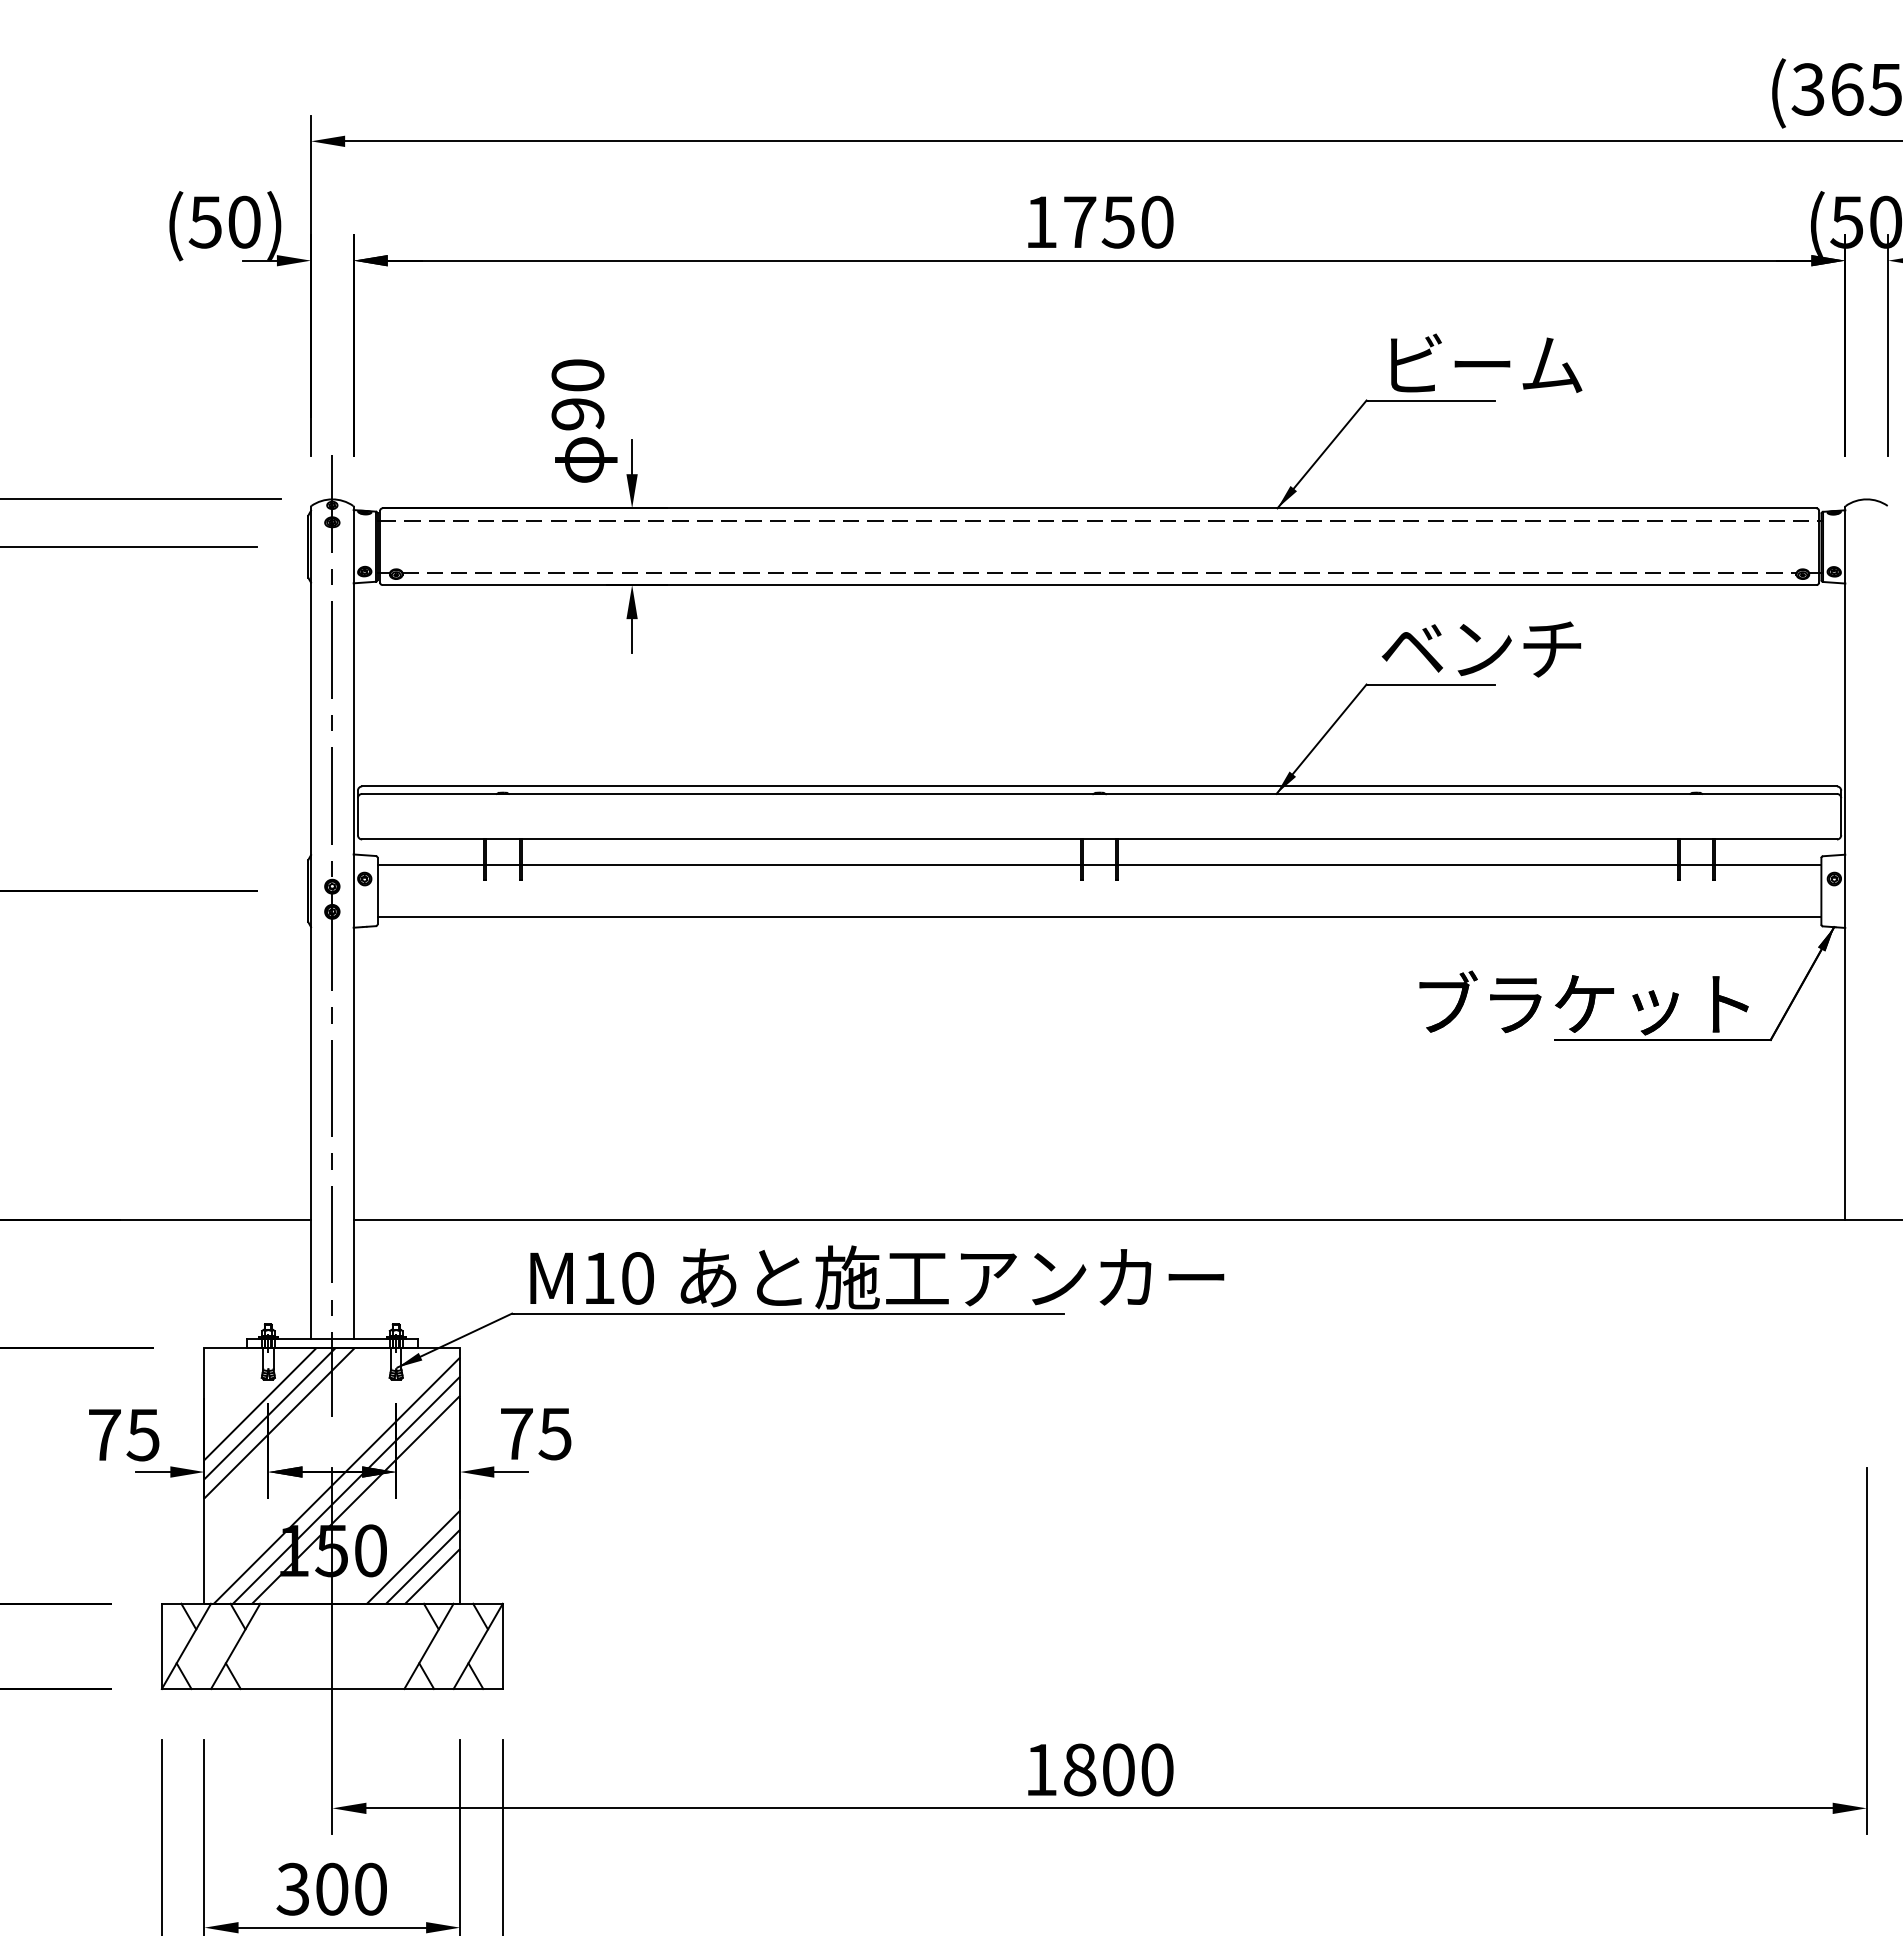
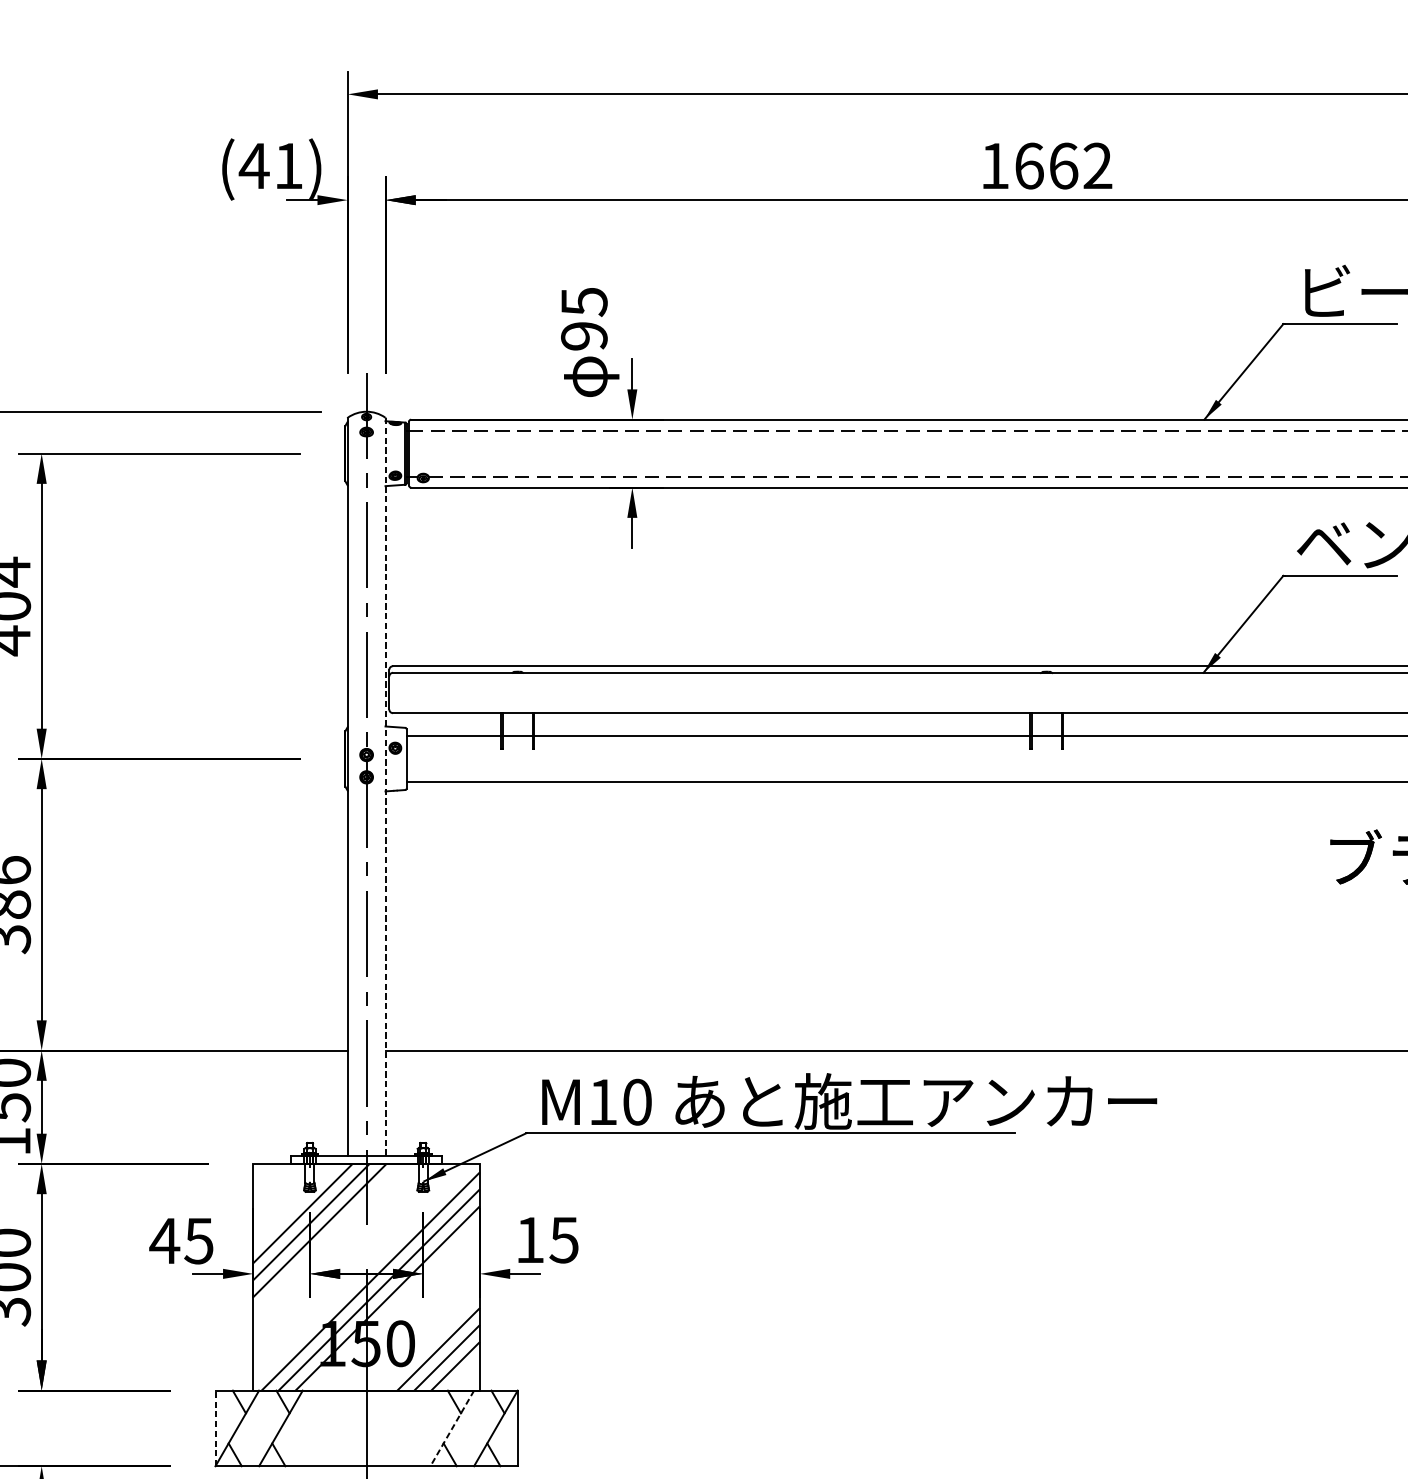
text: (224, 221) -> (271, 165), (50) -> (41)
text: (1118, 221) -> (1063, 165), 1750 -> 1662
text: (577, 375) -> (583, 301), 90 -> 95
line: (353, 922) -> (385, 786), solid -> dashed
text: (516, 1433) -> (529, 1239), 75 -> 15
text: (104, 1434) -> (164, 1240), 75 -> 45
line: (161, 1646) -> (215, 1428), solid -> dashed
line: (428, 1646) -> (451, 1428), solid -> dashed

